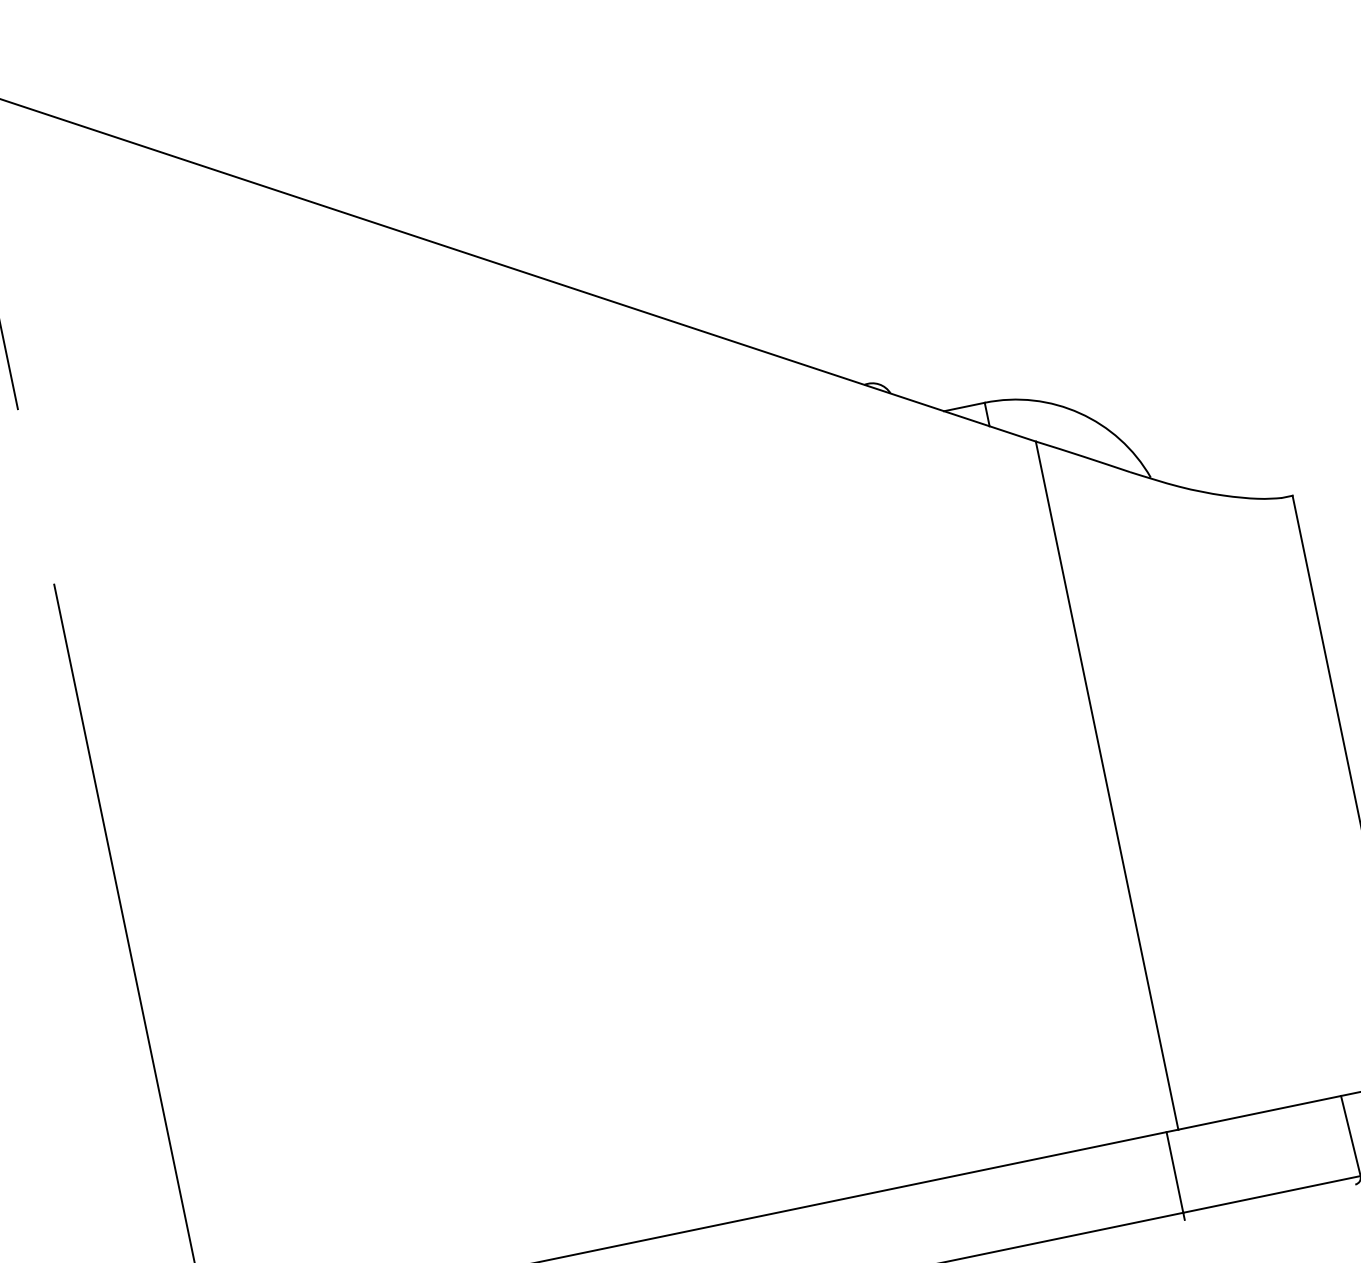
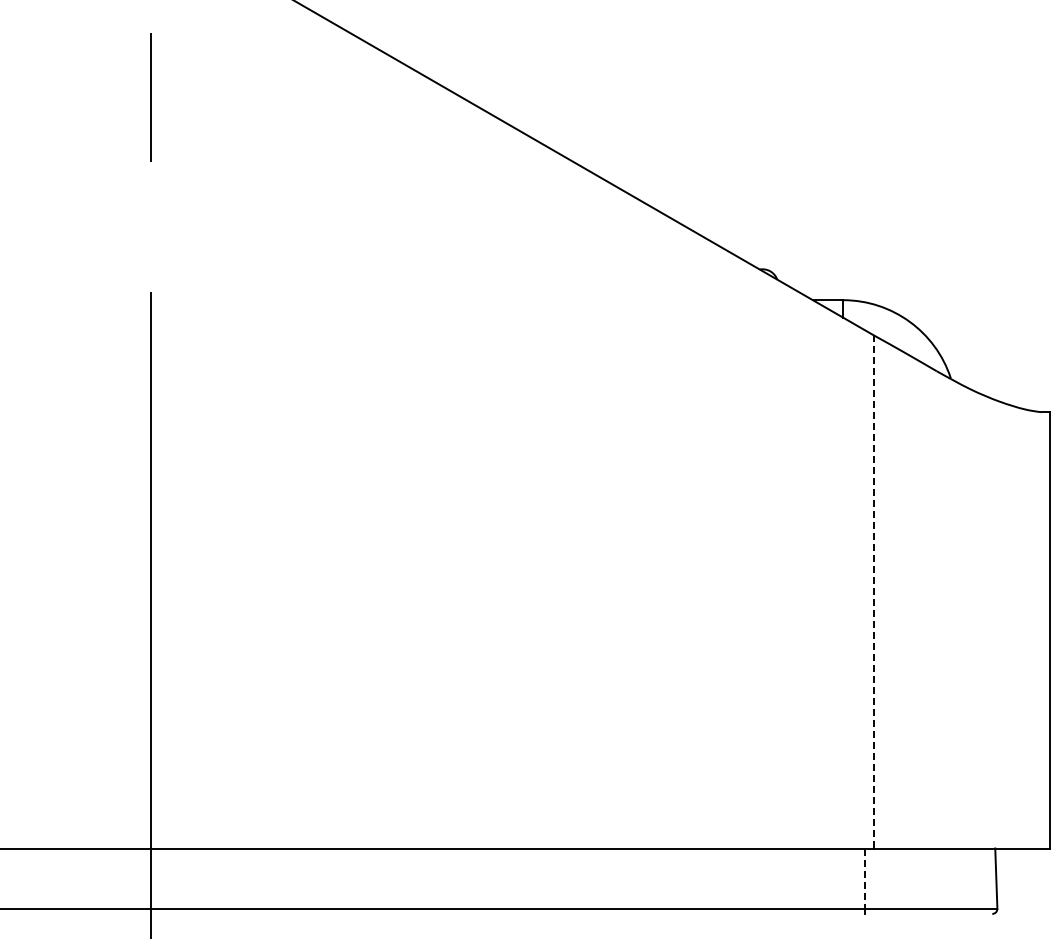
line: (1106, 785) -> (873, 591), solid -> dashed
line: (1175, 1173) -> (865, 879), solid -> dashed

